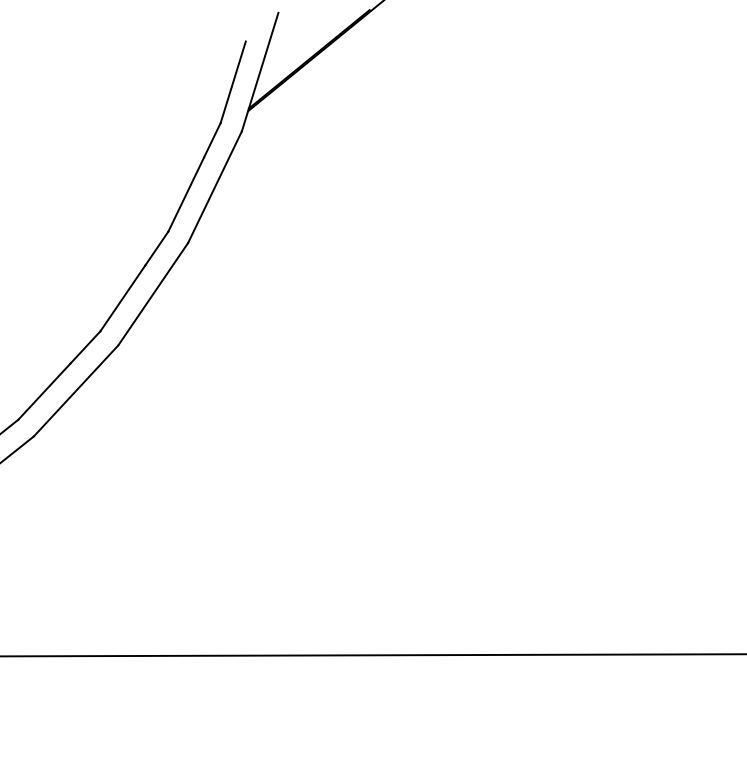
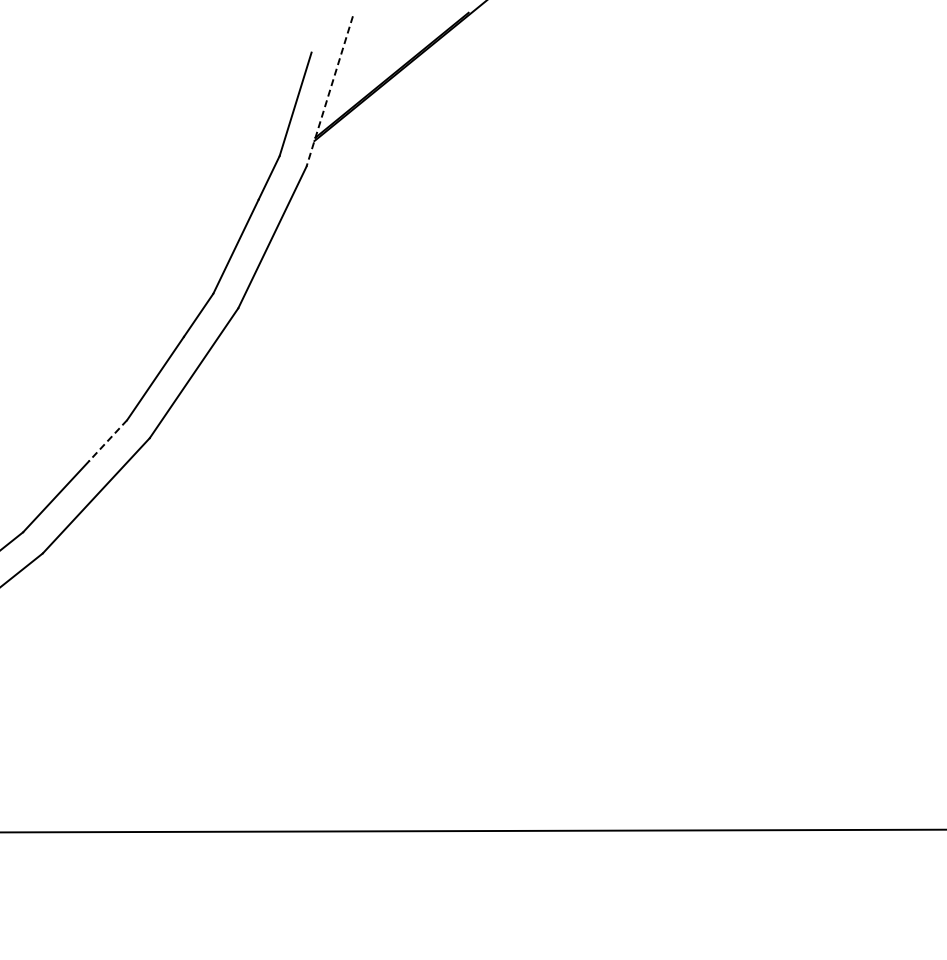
line: (259, 72) -> (329, 91), solid -> dashed
line: (85, 347) -> (108, 440), solid -> dashed

